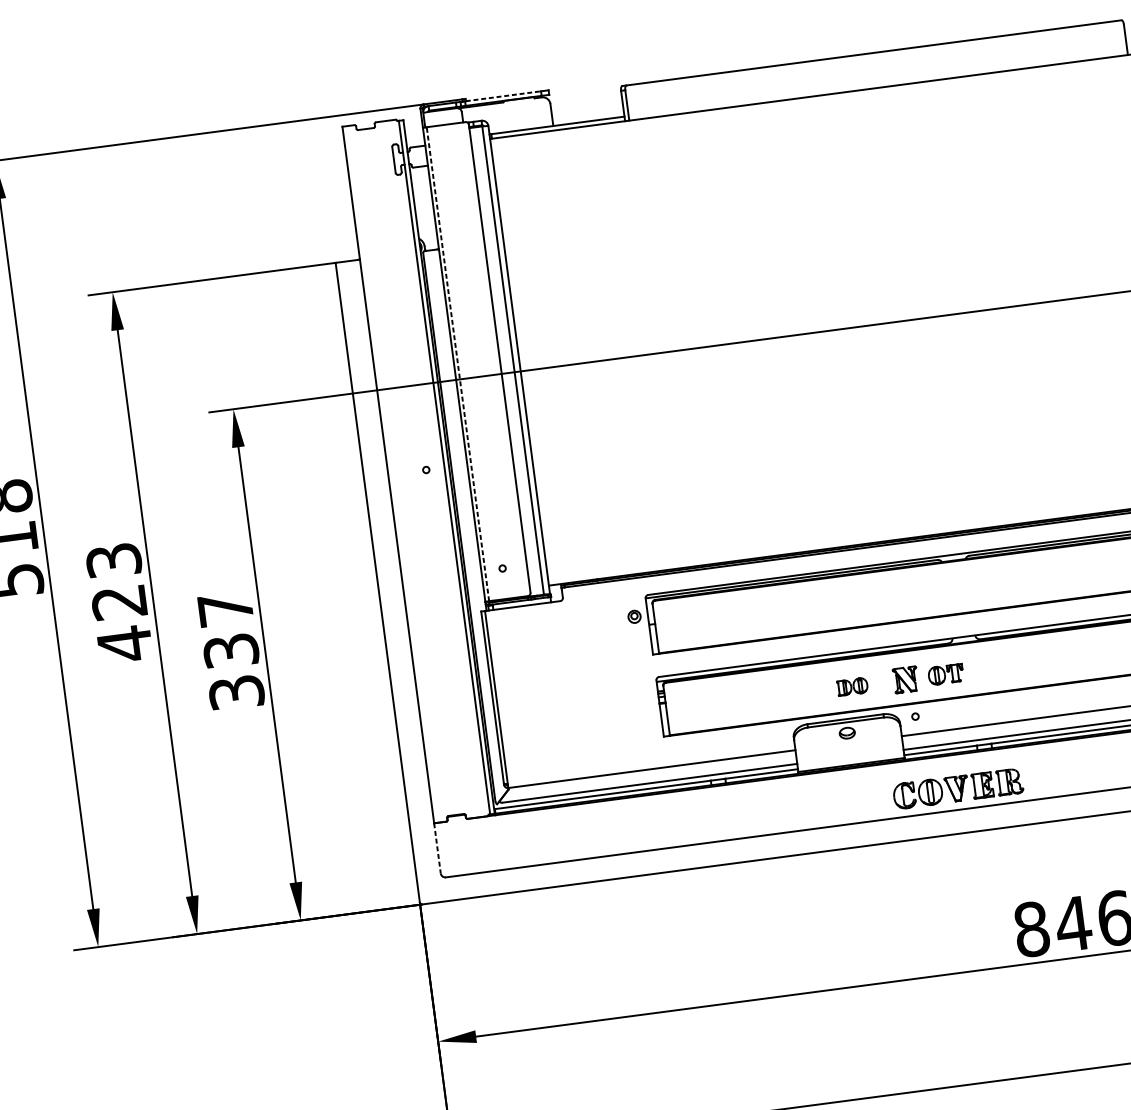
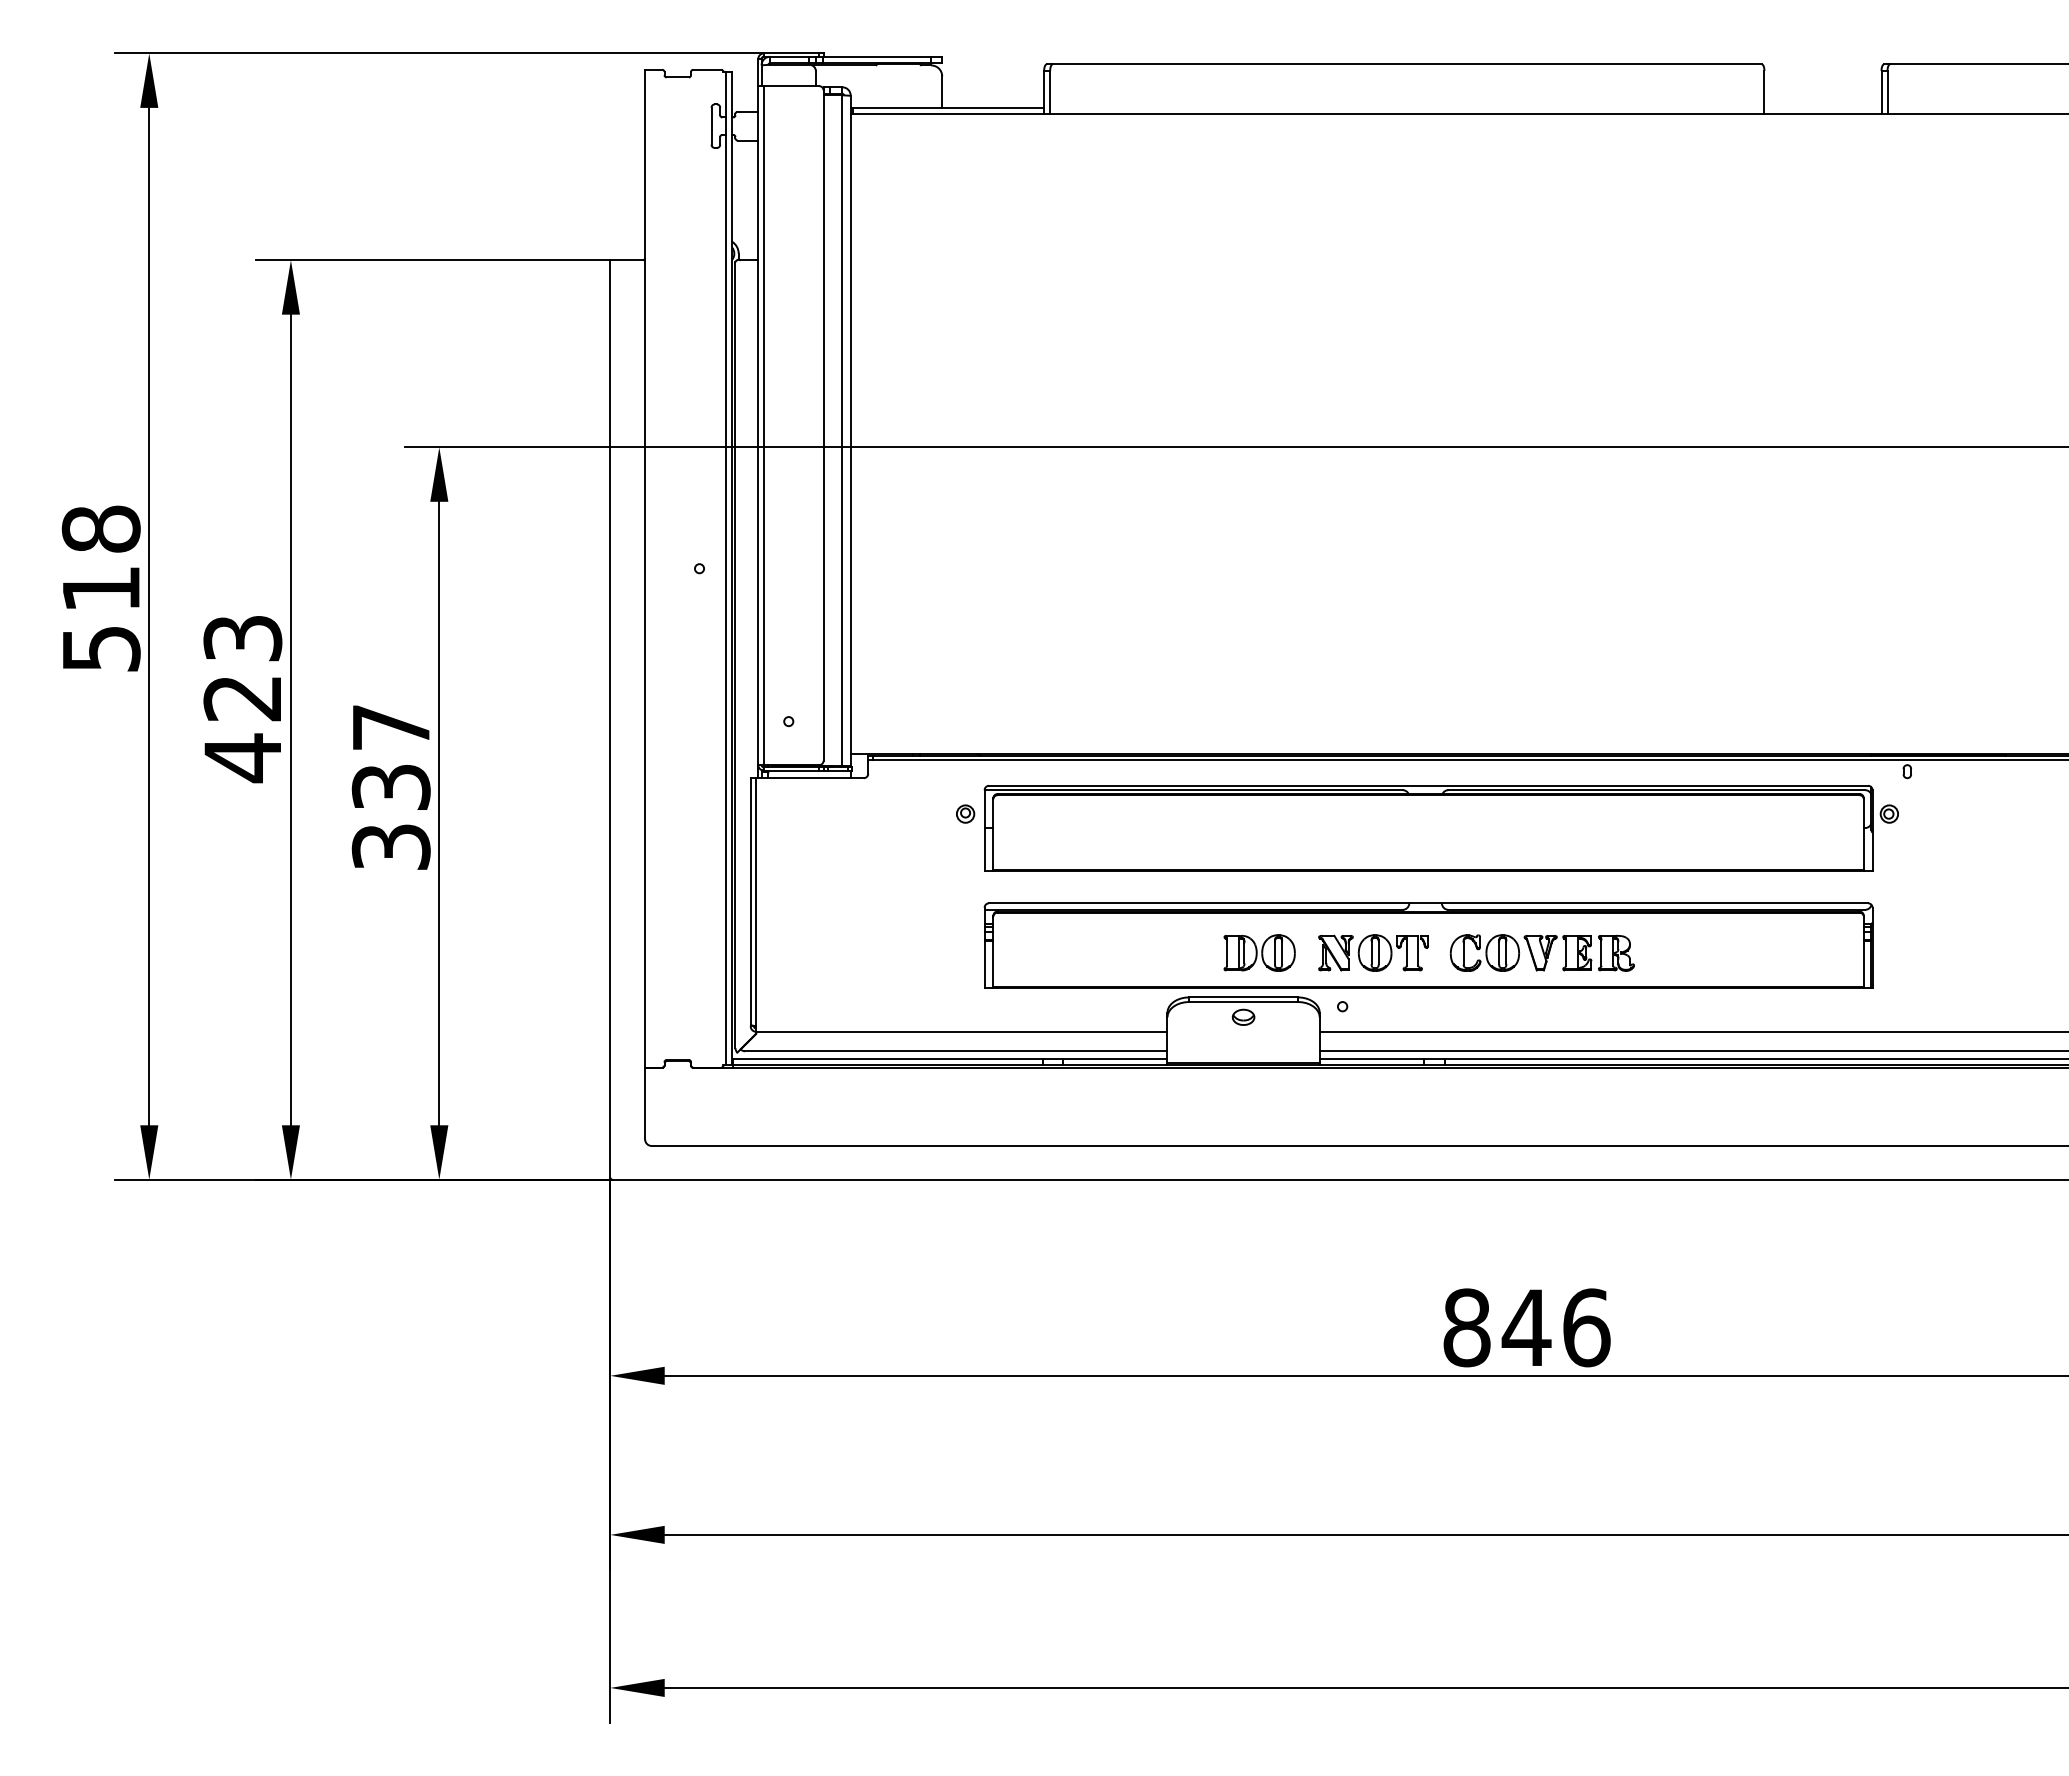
line: (503, 96) -> (877, 56), dashed -> solid
line: (457, 364) -> (763, 425), dashed -> solid
part: (945, 674) -> (1392, 952), size x1.43
part: (852, 686) -> (1259, 952), size x1.67
part: (957, 788) -> (1541, 952), moved
line: (437, 848) -> (645, 1103), dashed -> solid

